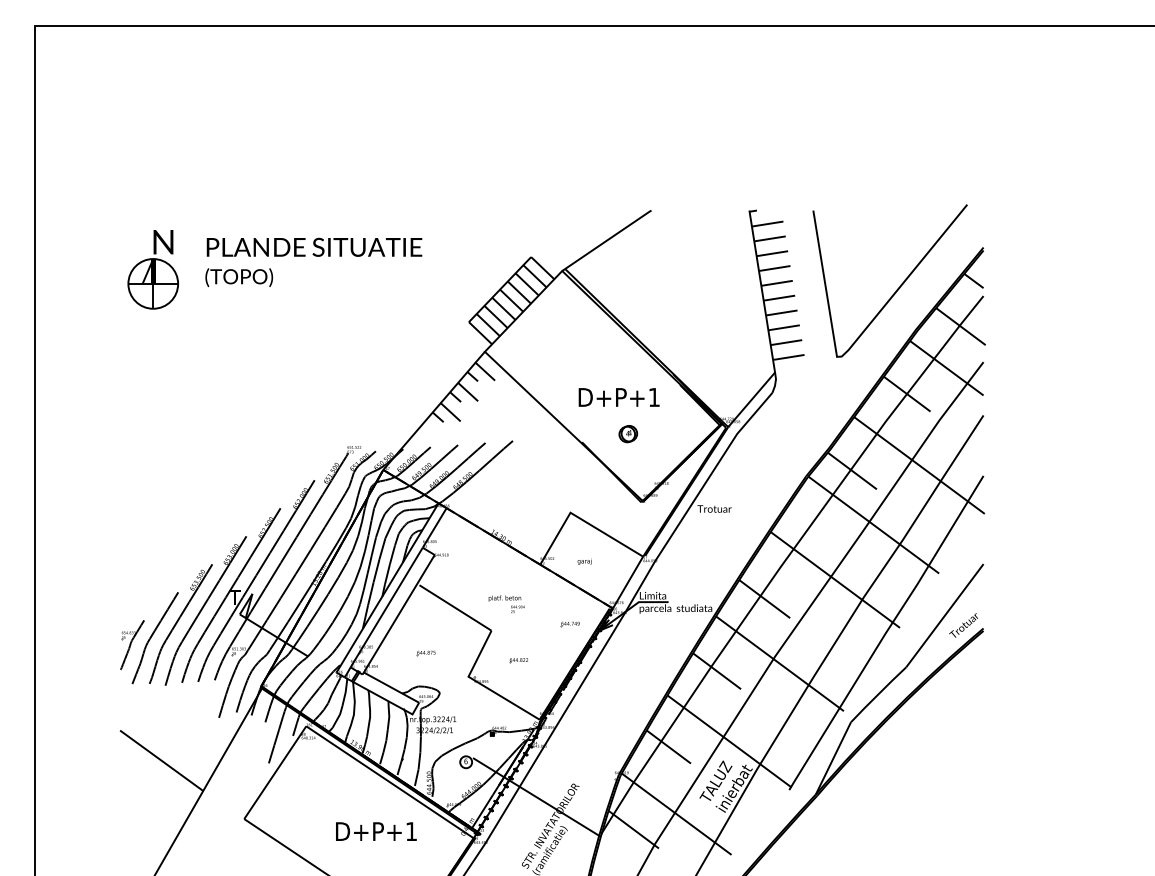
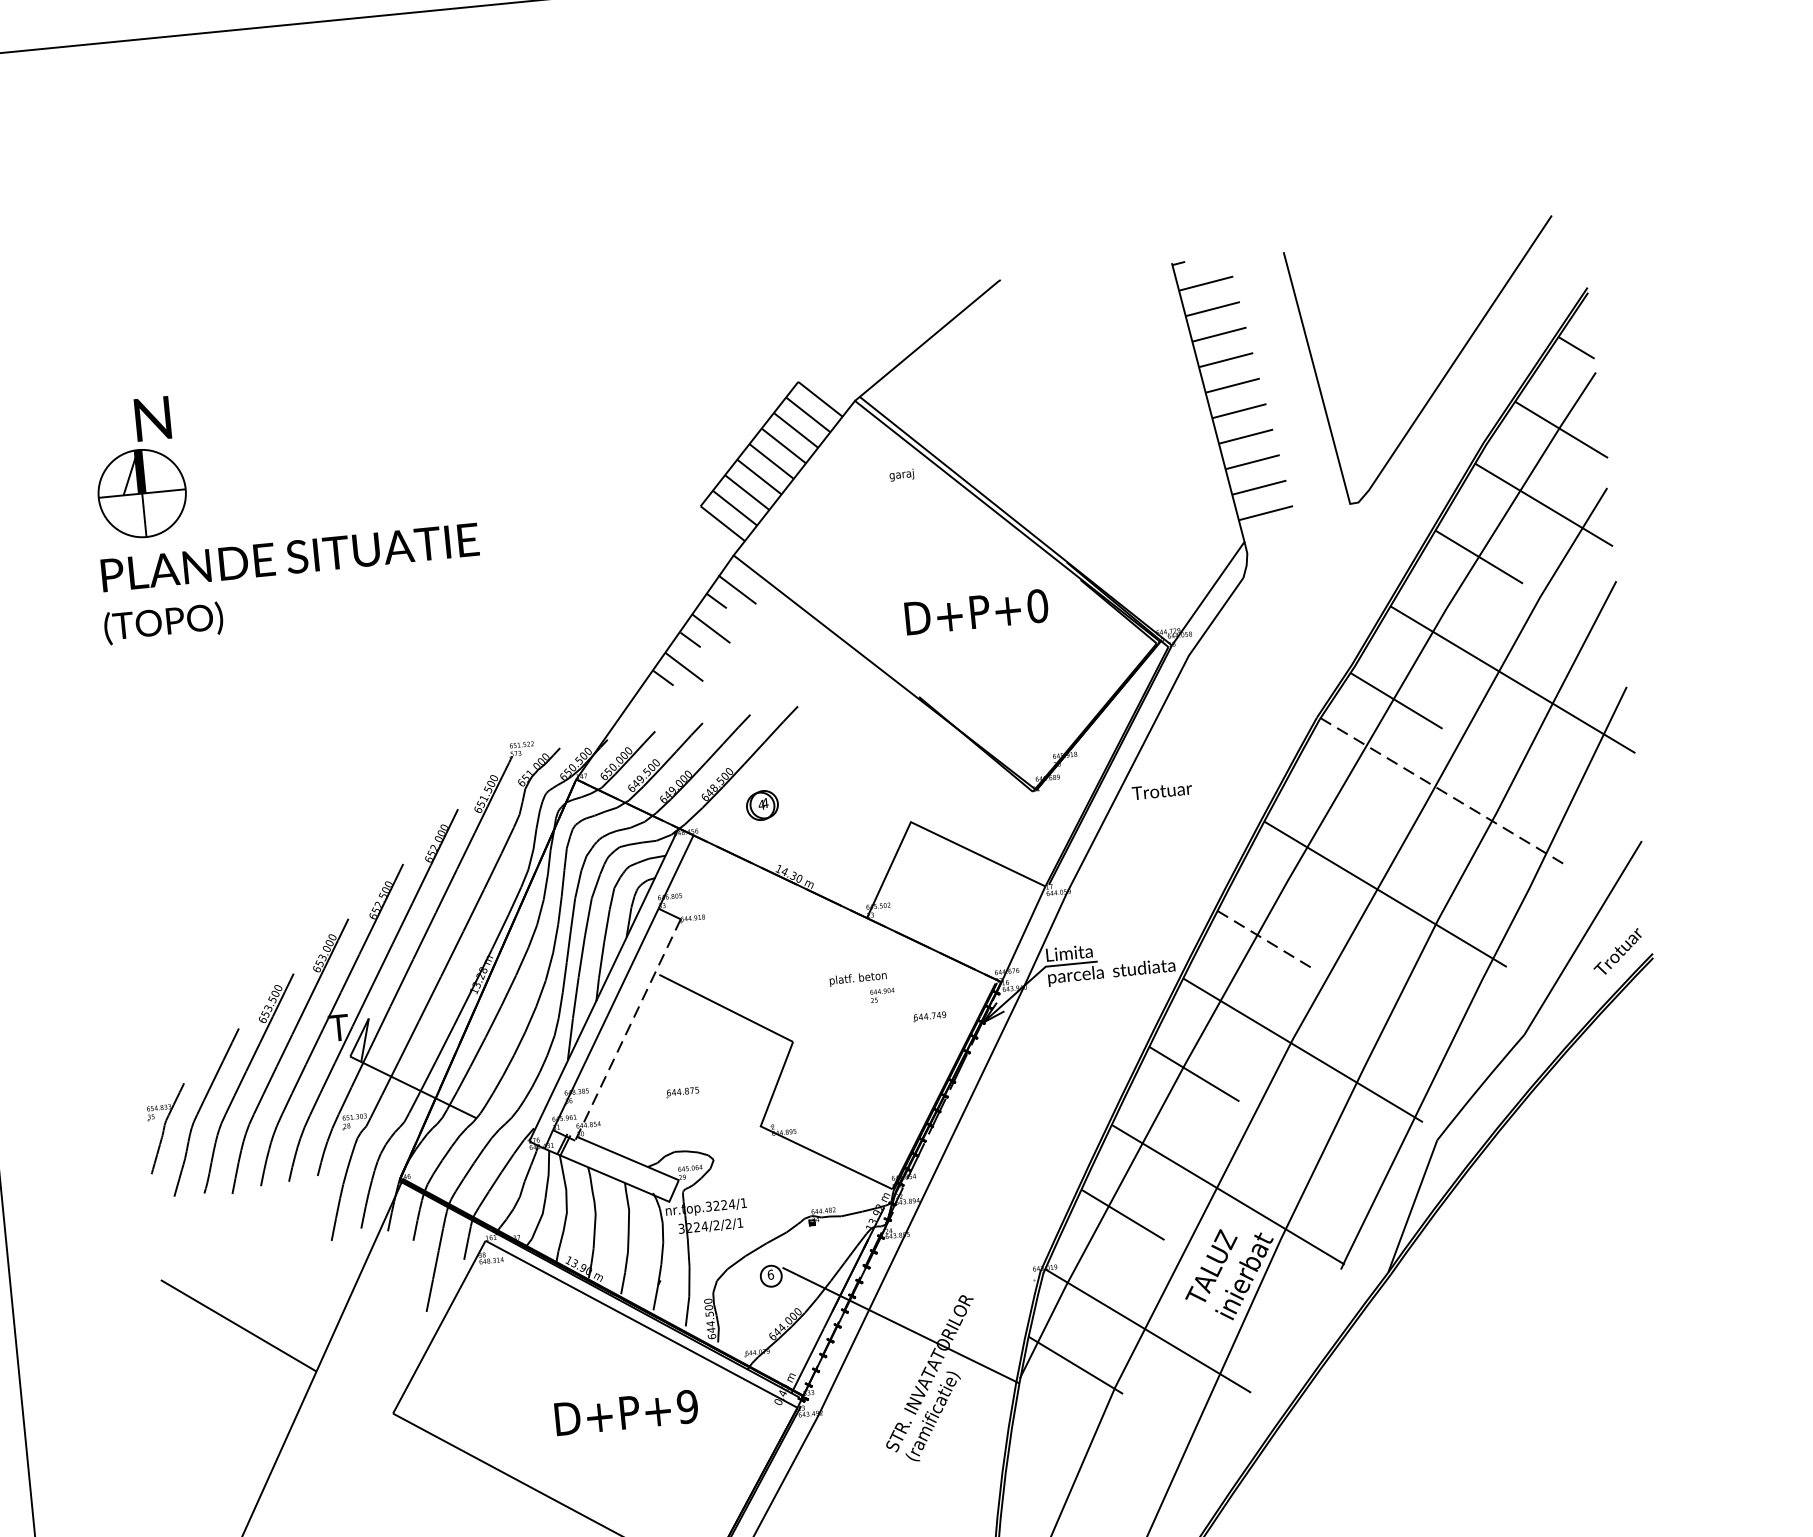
text: (313, 262) -> (290, 584), moved
text: (654, 397) -> (1038, 606), D+P+1 -> D+P+0
part: (628, 434) -> (762, 806), moved
line: (874, 525) -> (1444, 792), solid -> dashed
text: (584, 561) -> (901, 474), moved
line: (764, 599) -> (1264, 940), solid -> dashed
text: (506, 603) -> (861, 987), moved
line: (398, 614) -> (627, 1029), solid -> dashed
part: (518, 660) -> (845, 1089), removed
text: (411, 831) -> (687, 1406), D+P+1 -> D+P+9

